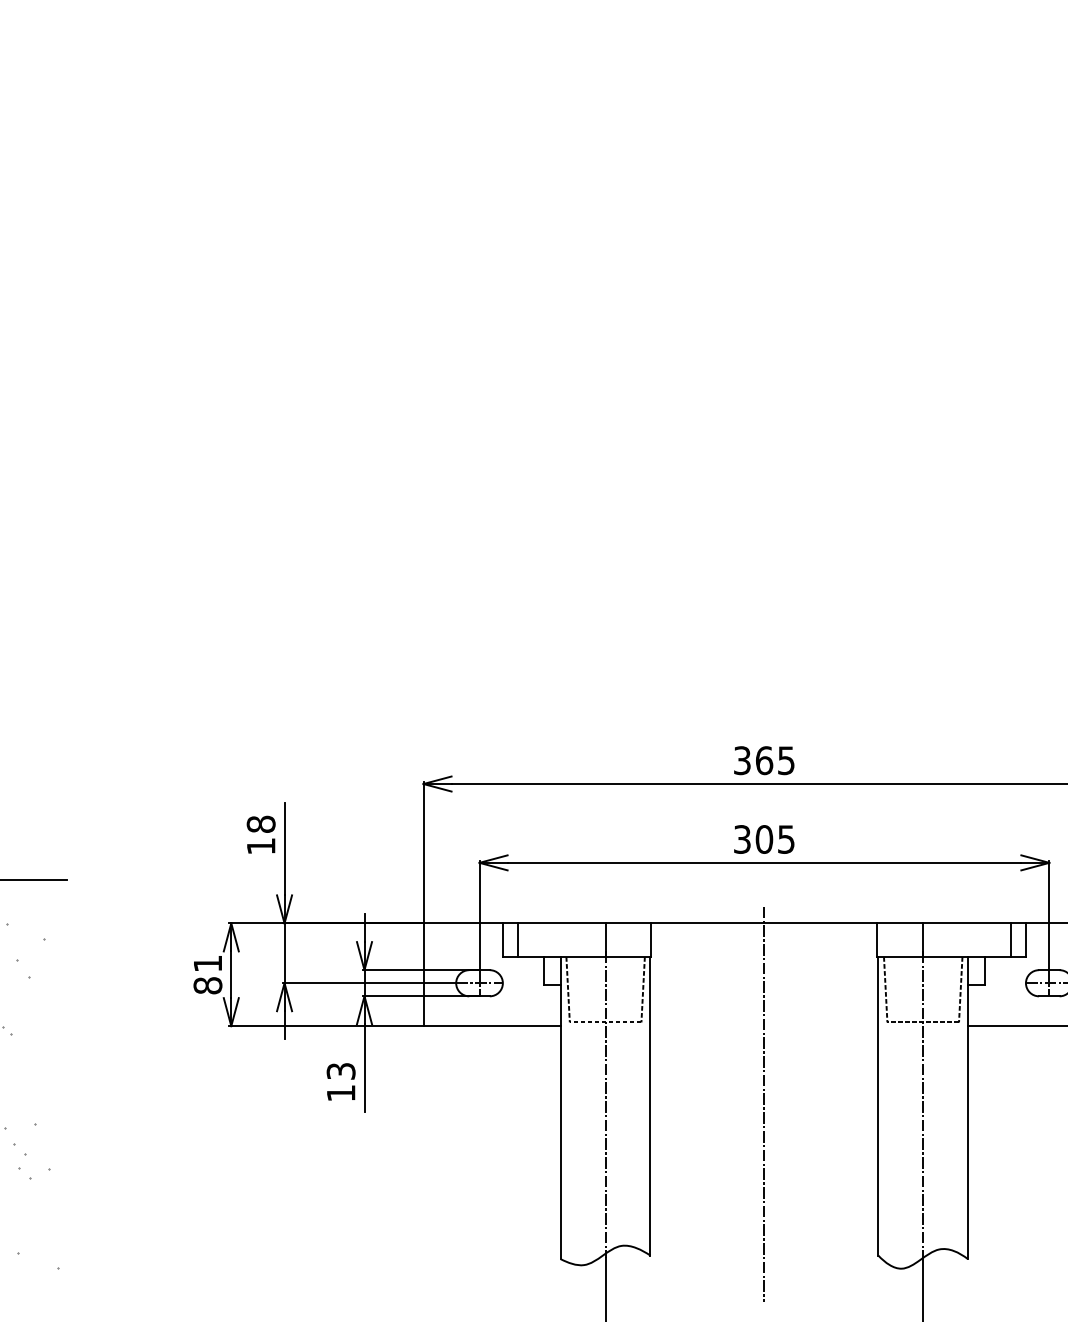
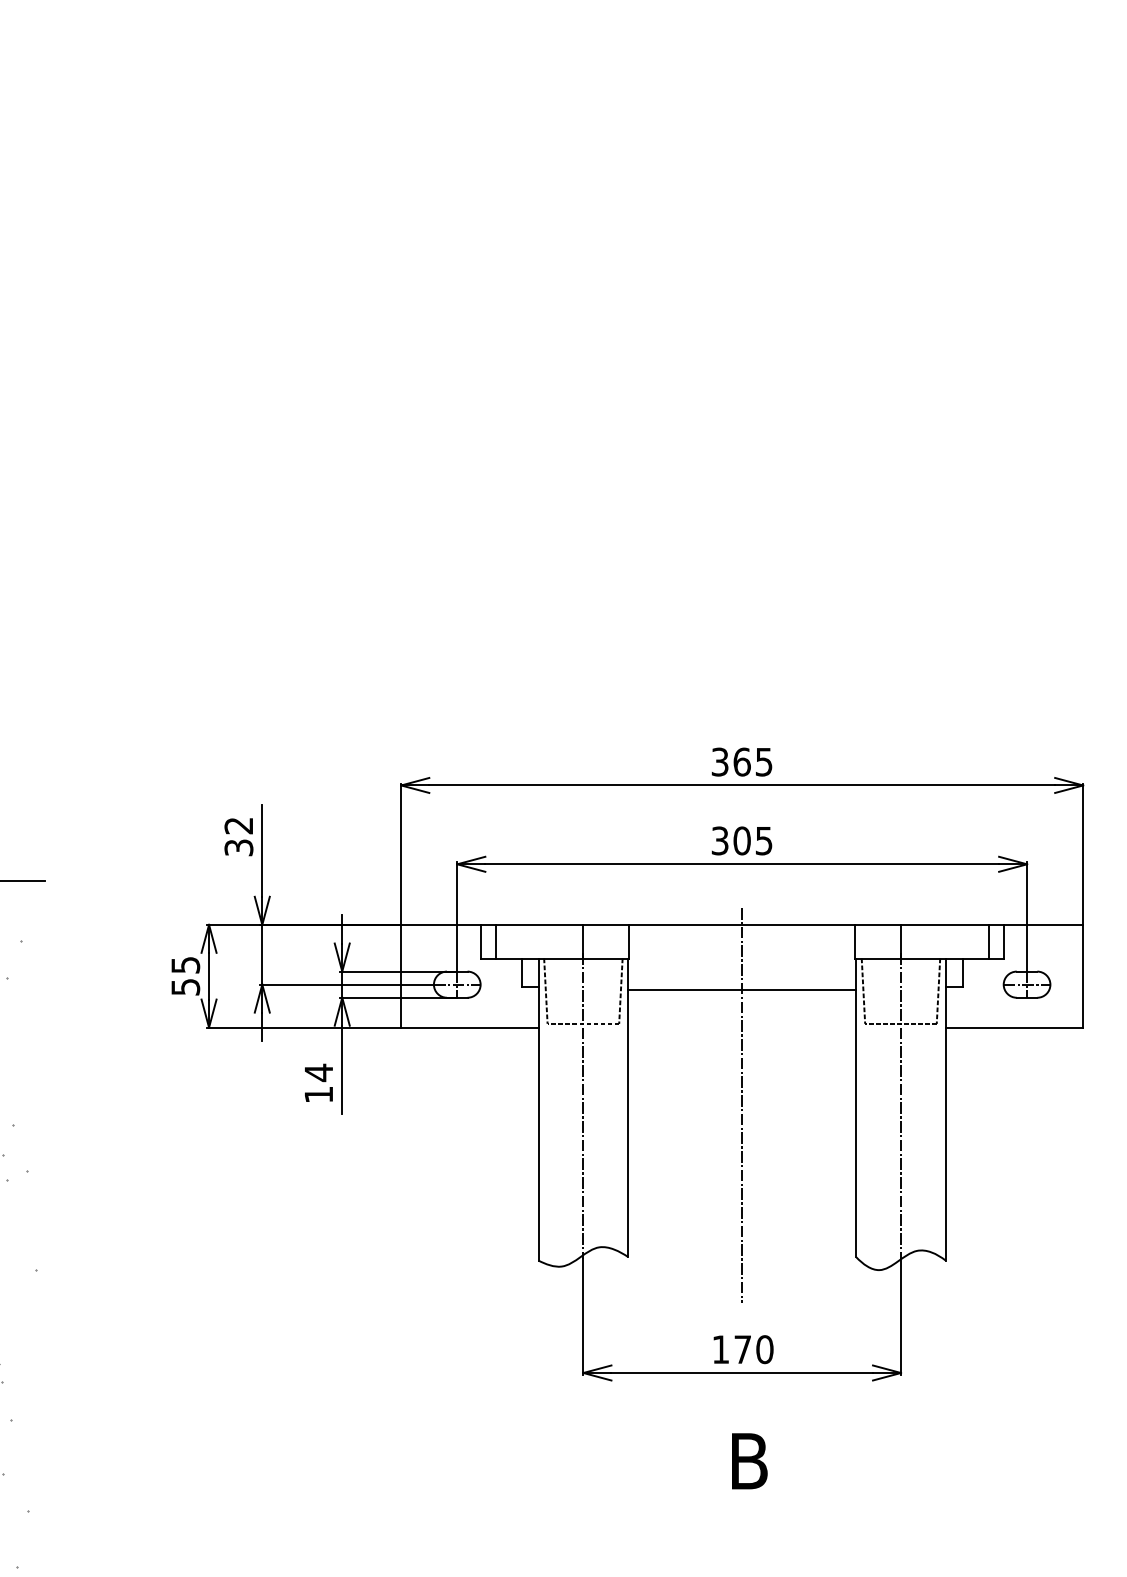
text: (260, 835) -> (238, 836), 18 -> 32
text: (207, 975) -> (185, 976), 81 -> 55
line: (764, 989) -> (742, 990), added
text: (340, 1071) -> (318, 1072), 13 -> 14

